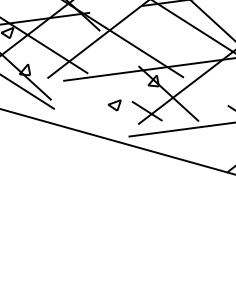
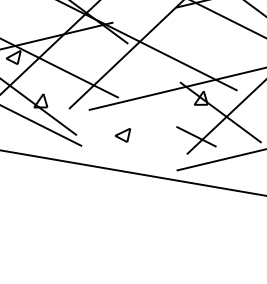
part: (114, 105) -> (123, 135), moved

